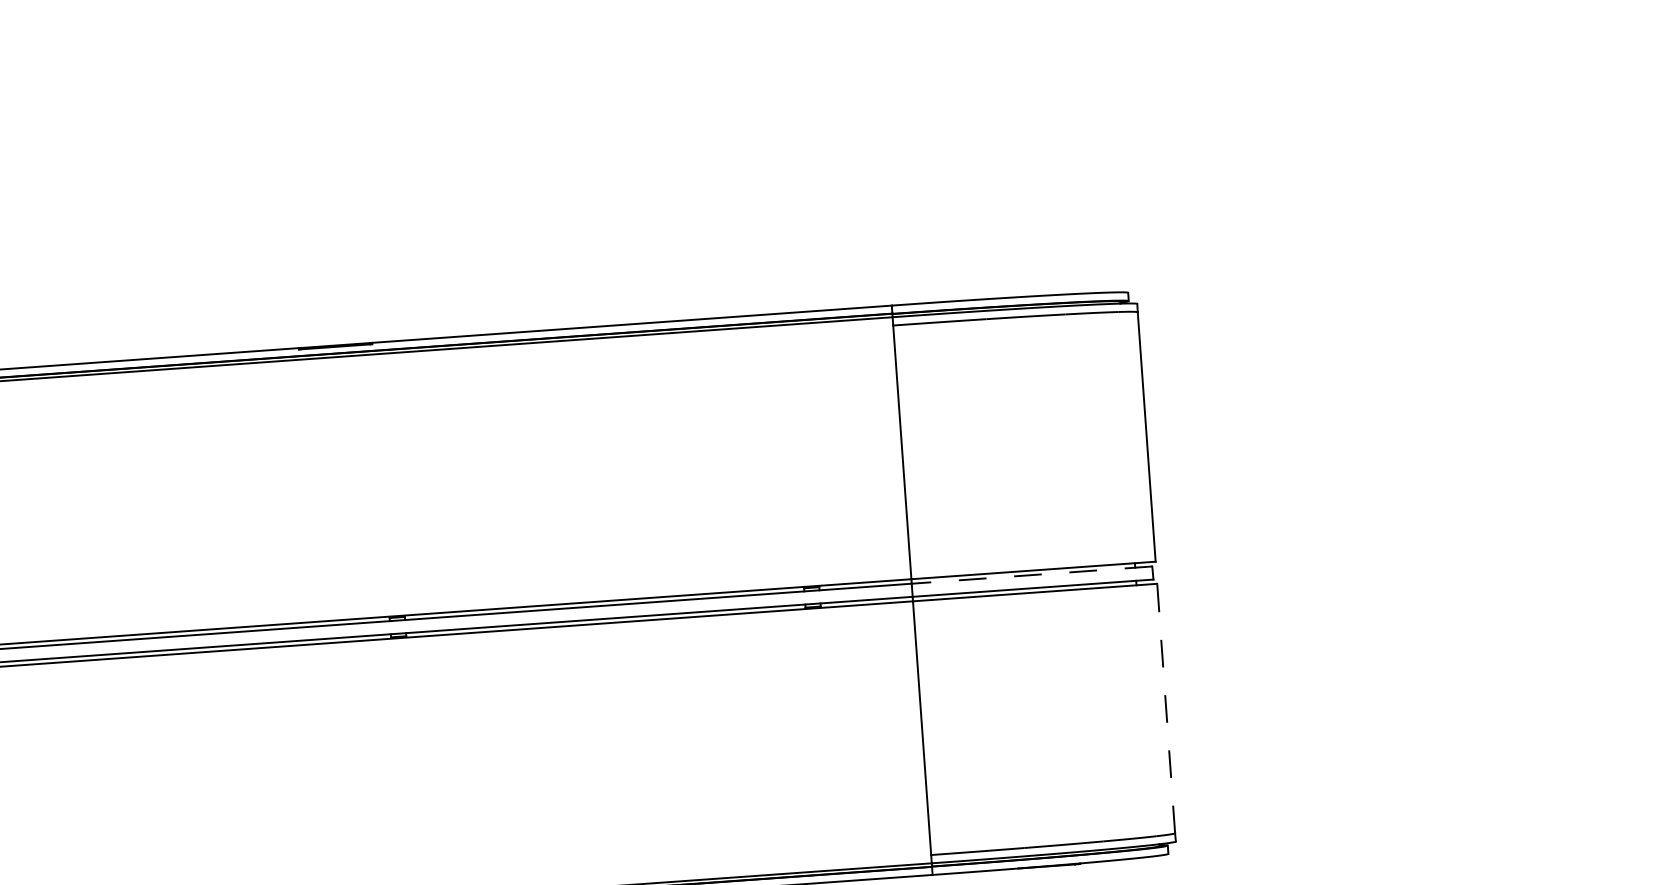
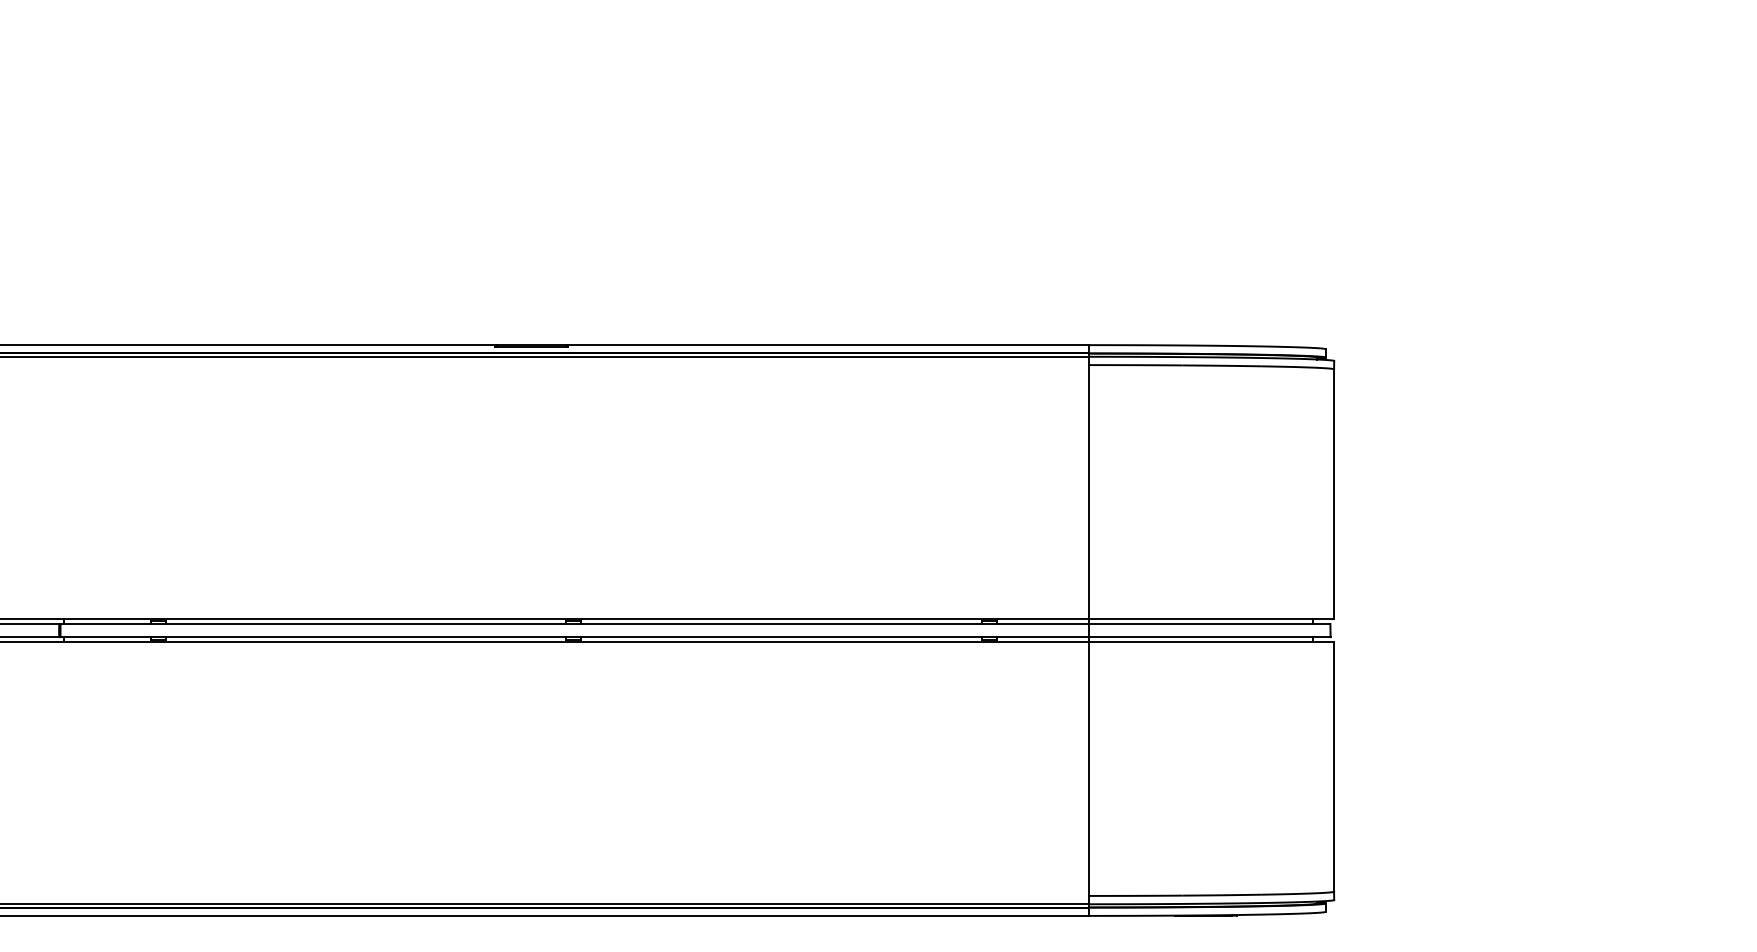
line: (1031, 574) -> (1209, 623), dashed -> solid
line: (1166, 708) -> (1334, 766), dashed -> solid

